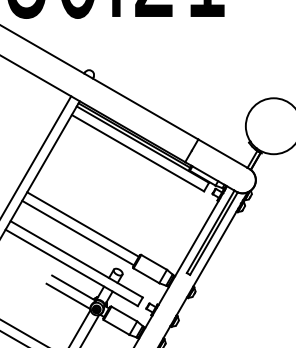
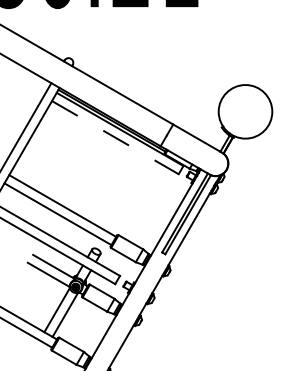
line: (138, 153) -> (115, 137), solid -> dashed

